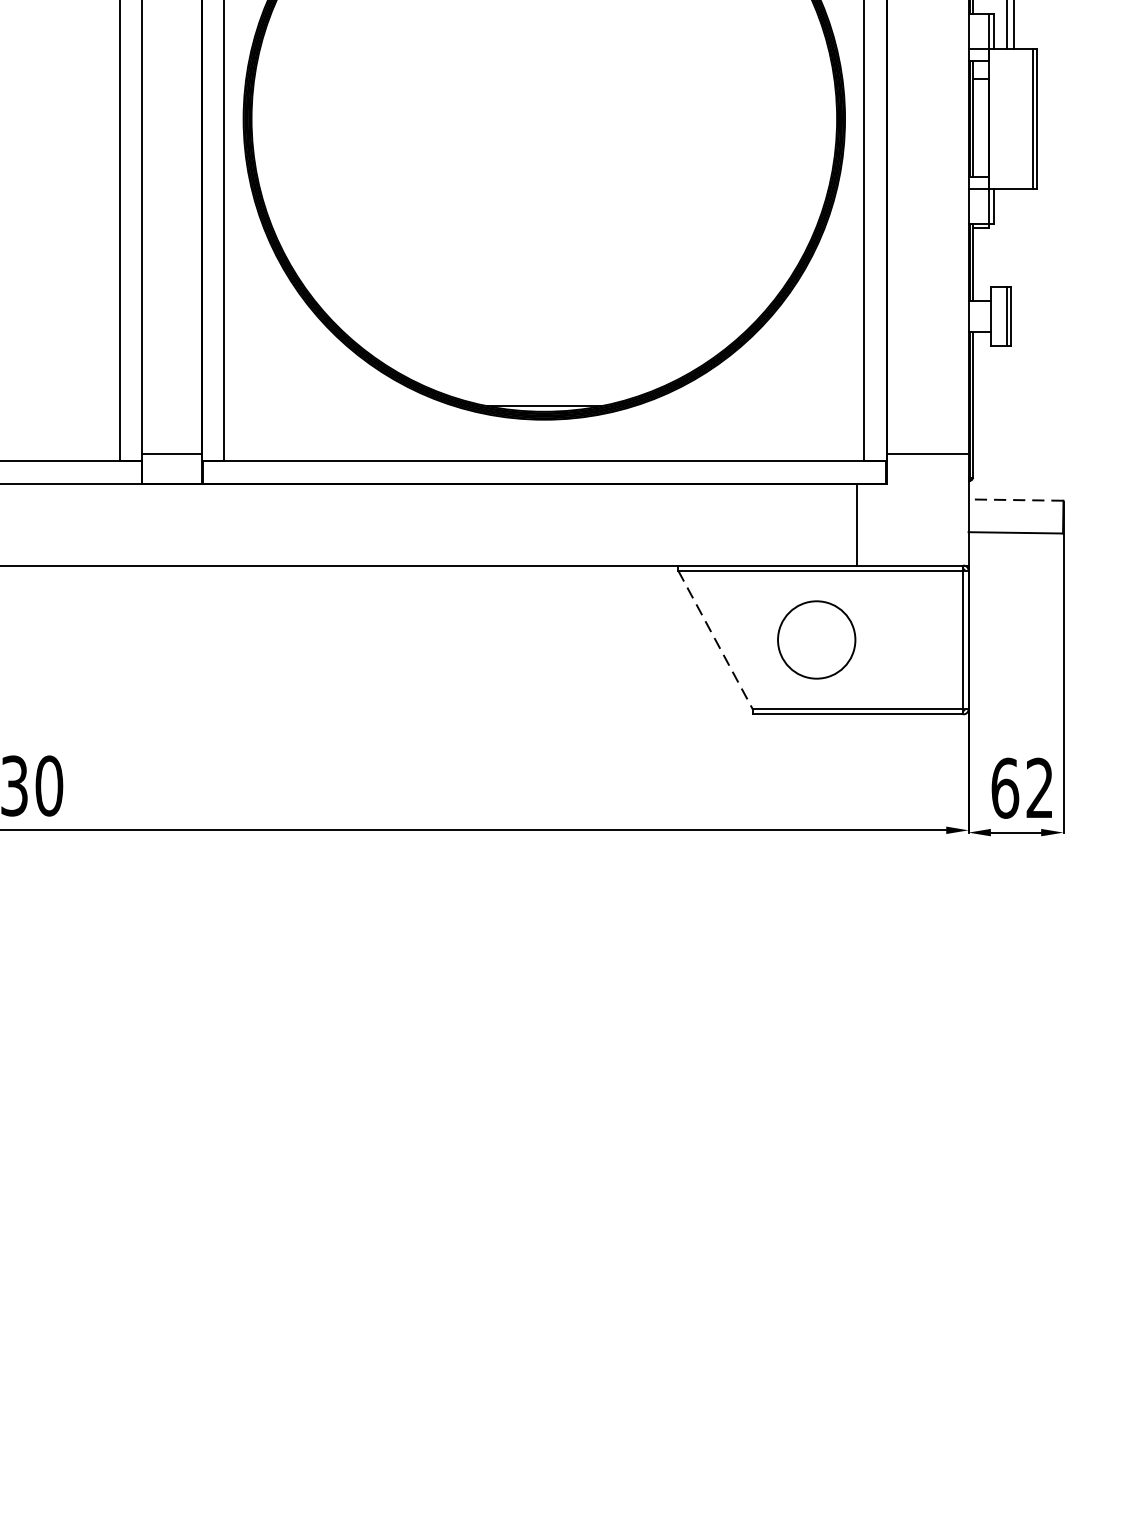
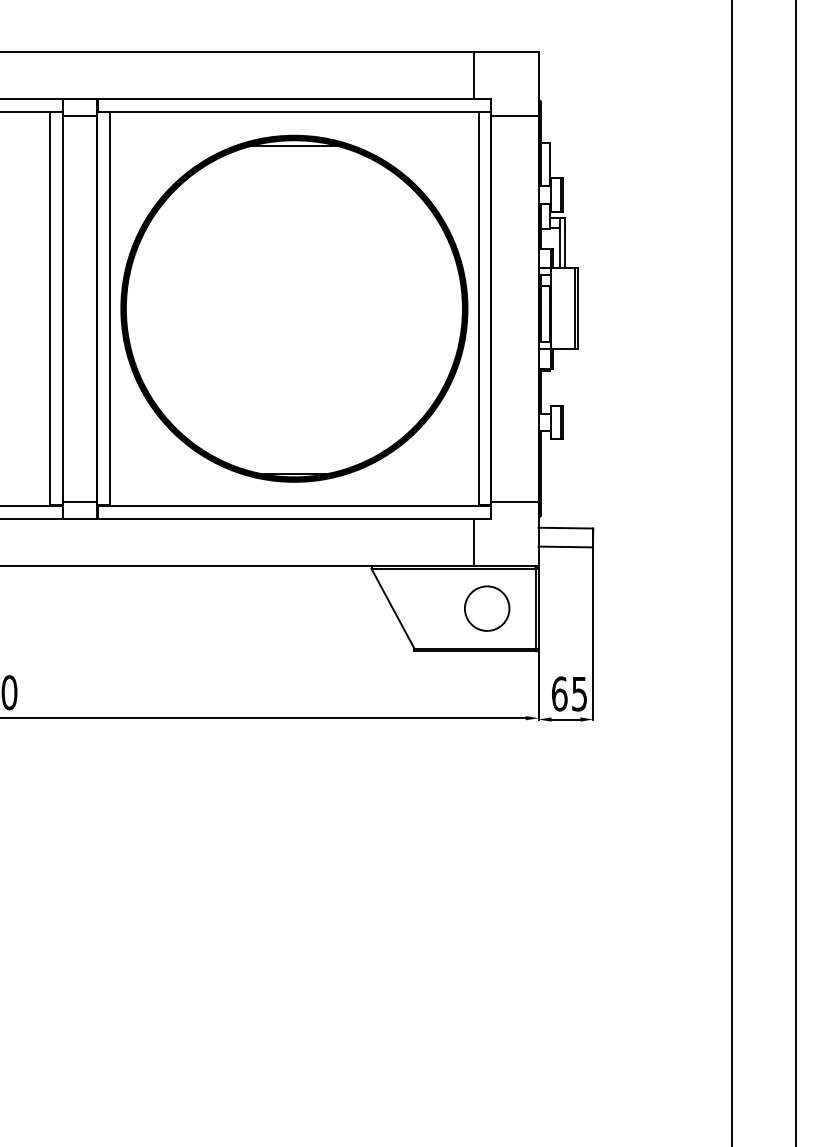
line: (1015, 500) -> (565, 528), dashed -> solid
circle: (817, 639) -> (487, 608), moved
line: (716, 641) -> (393, 609), dashed -> solid
text: (1039, 787) -> (579, 693), 62 -> 65

